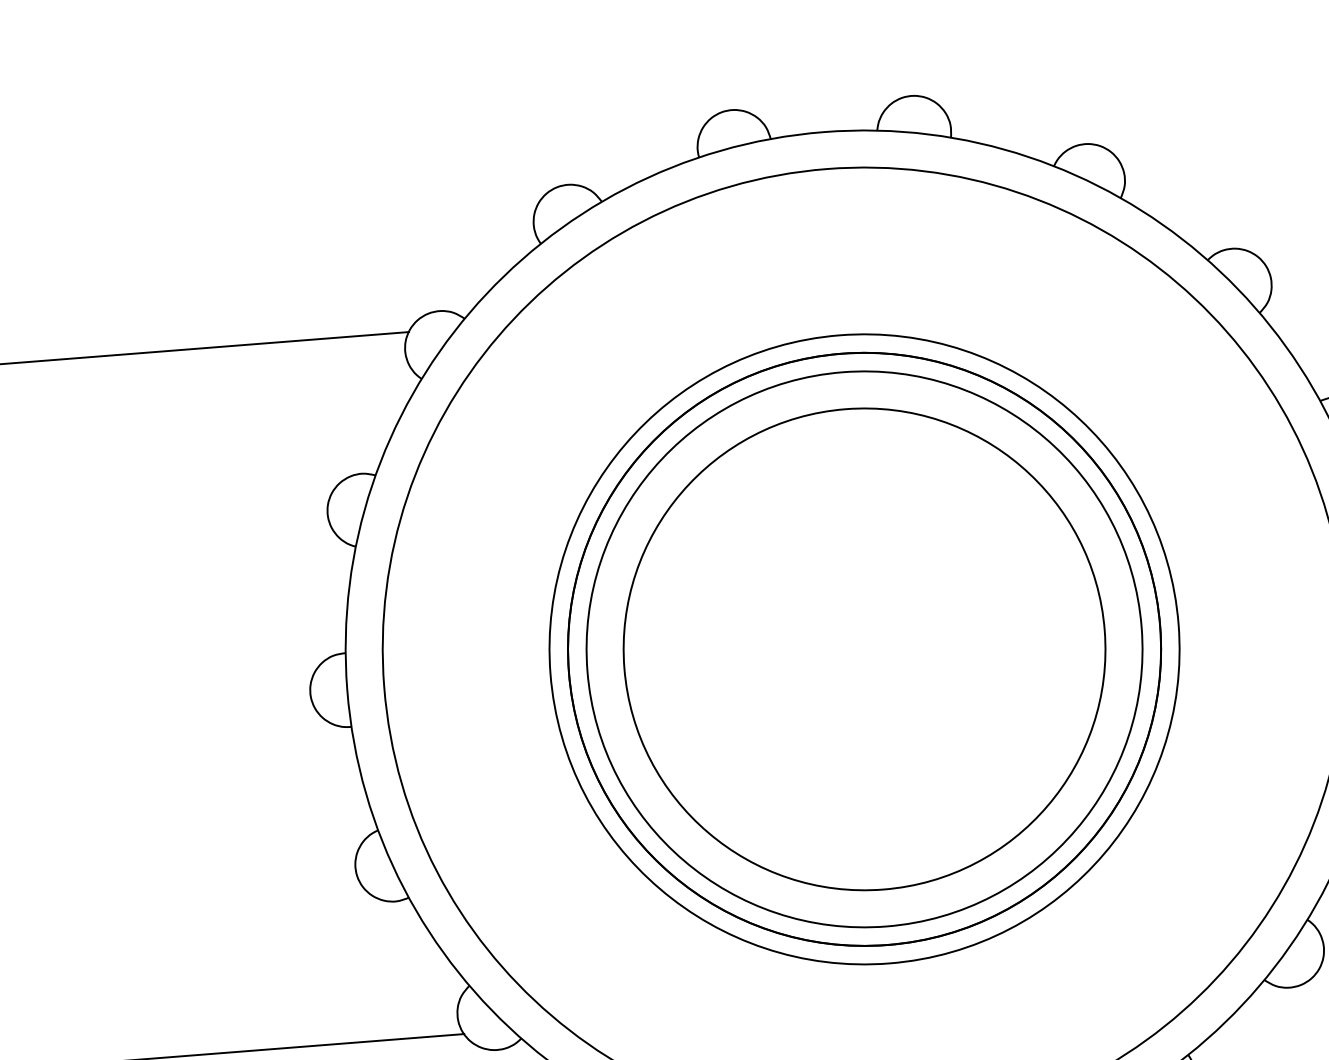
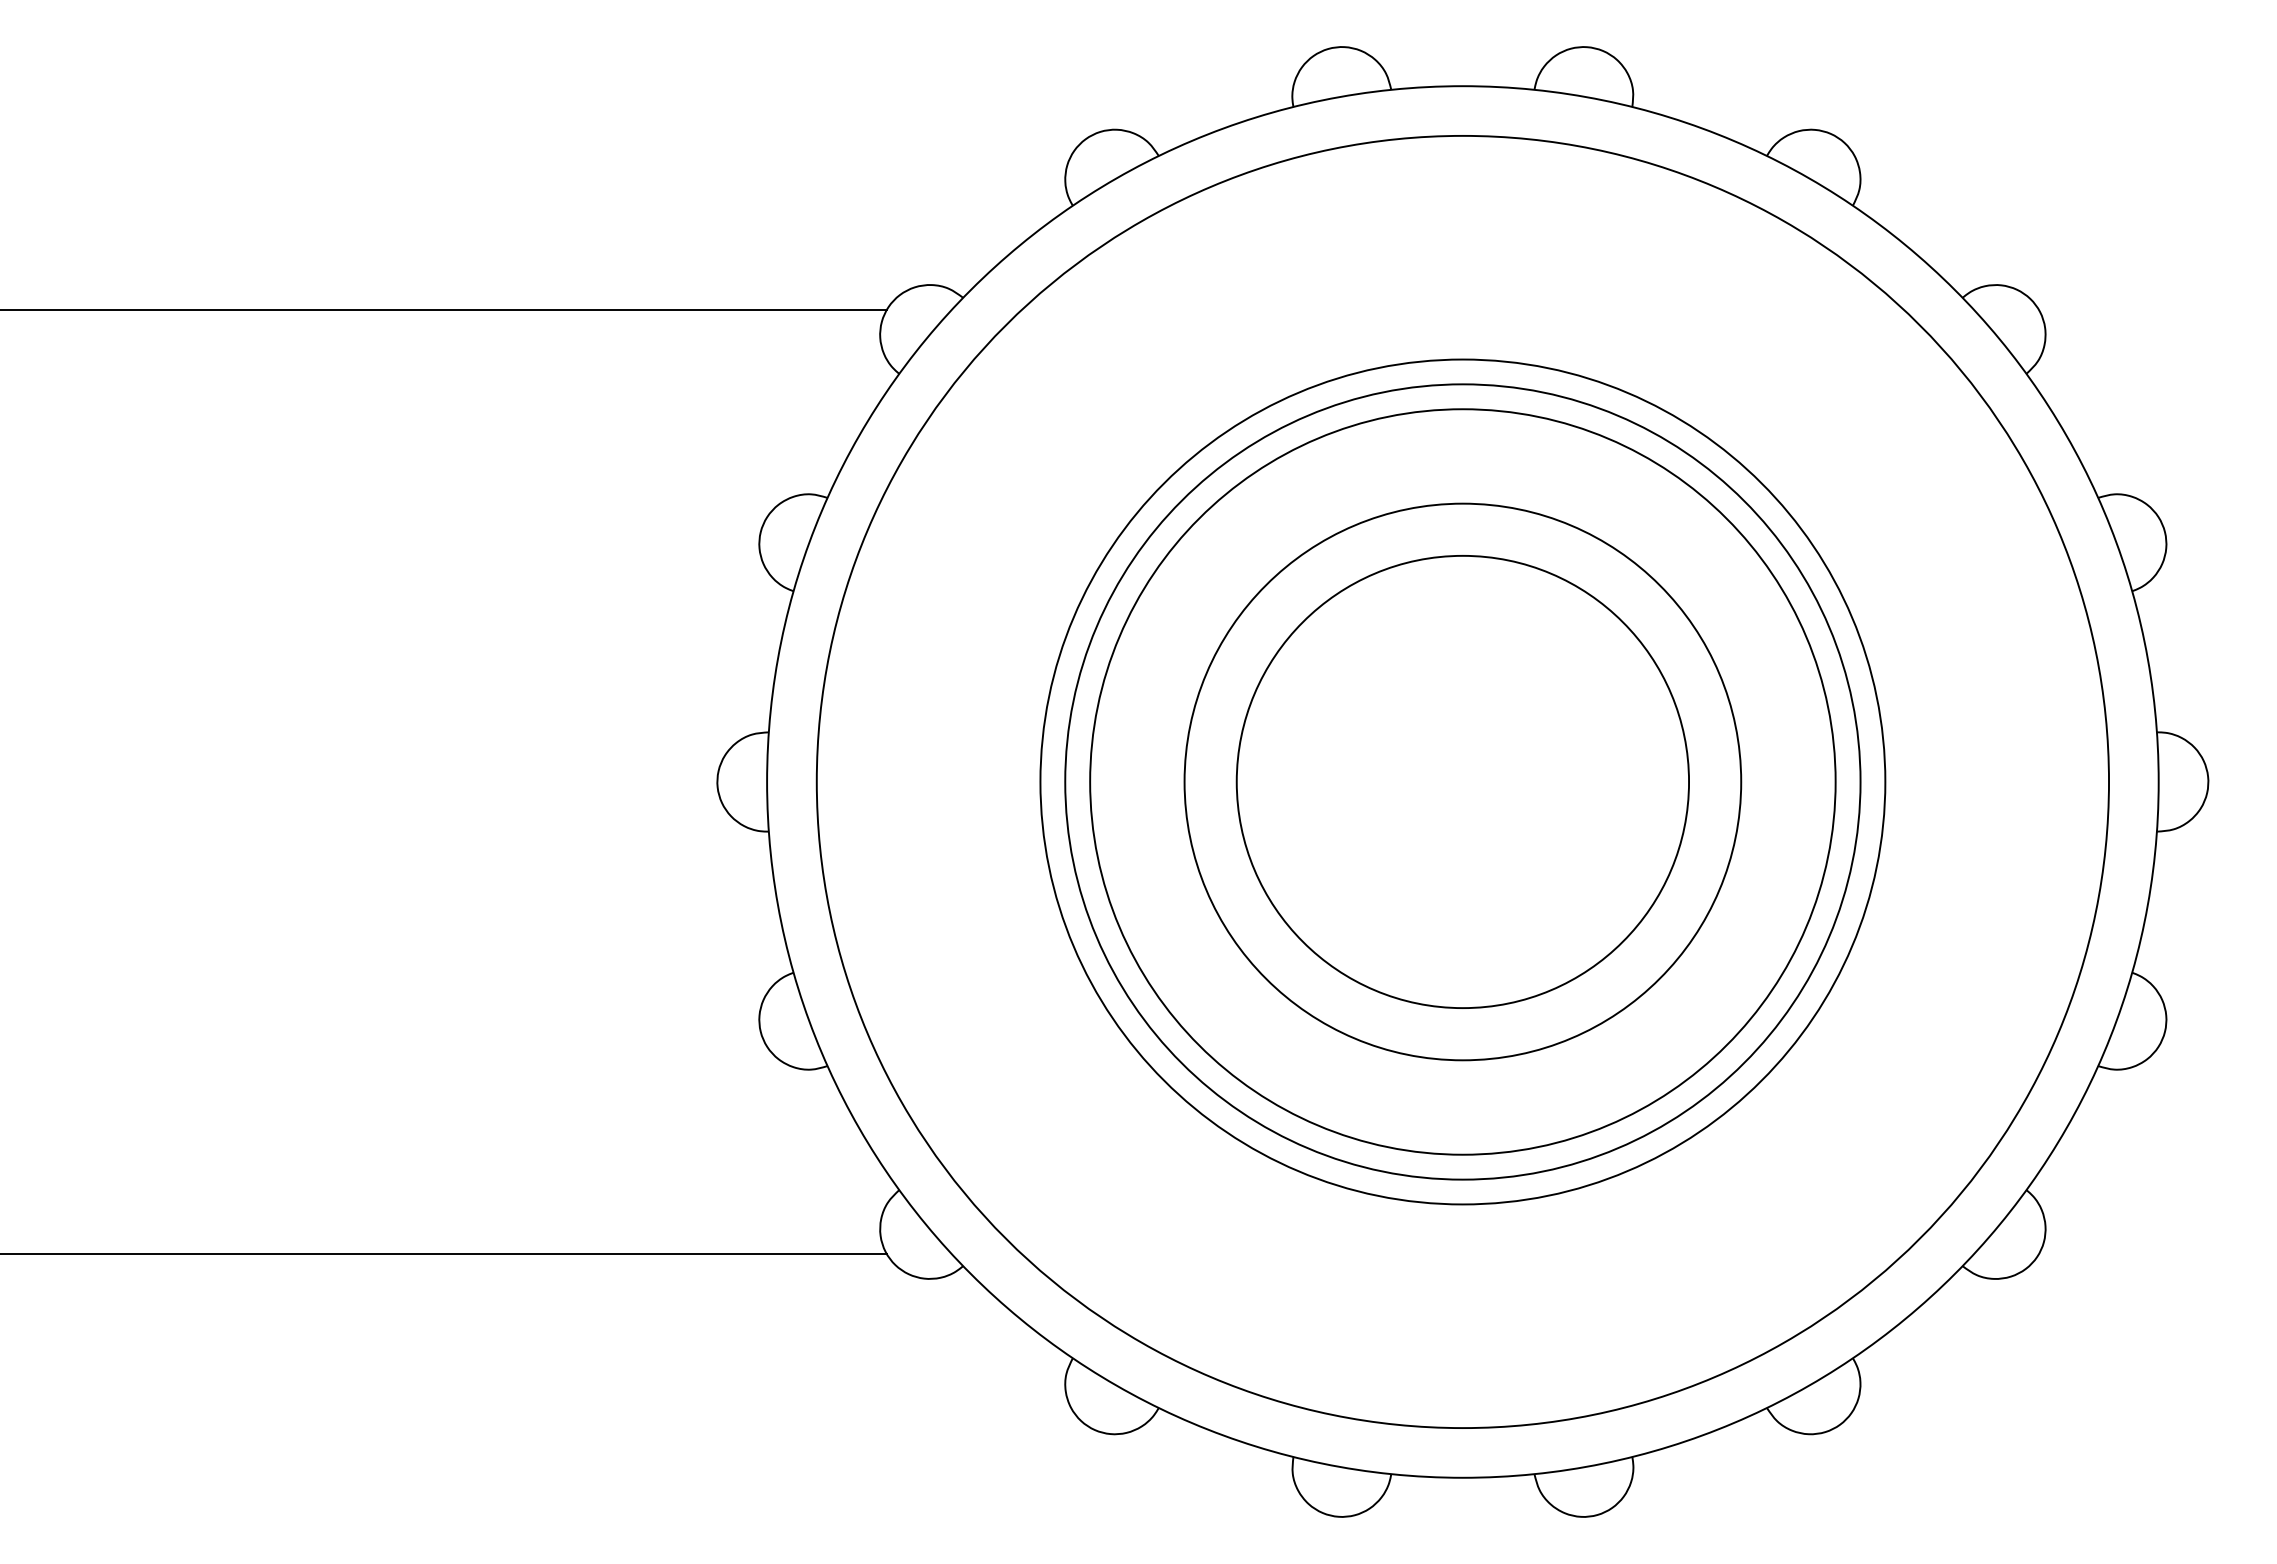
circle: (864, 649) -> (1462, 781), size x0.7
circle: (864, 649) -> (1462, 781), size x0.7

